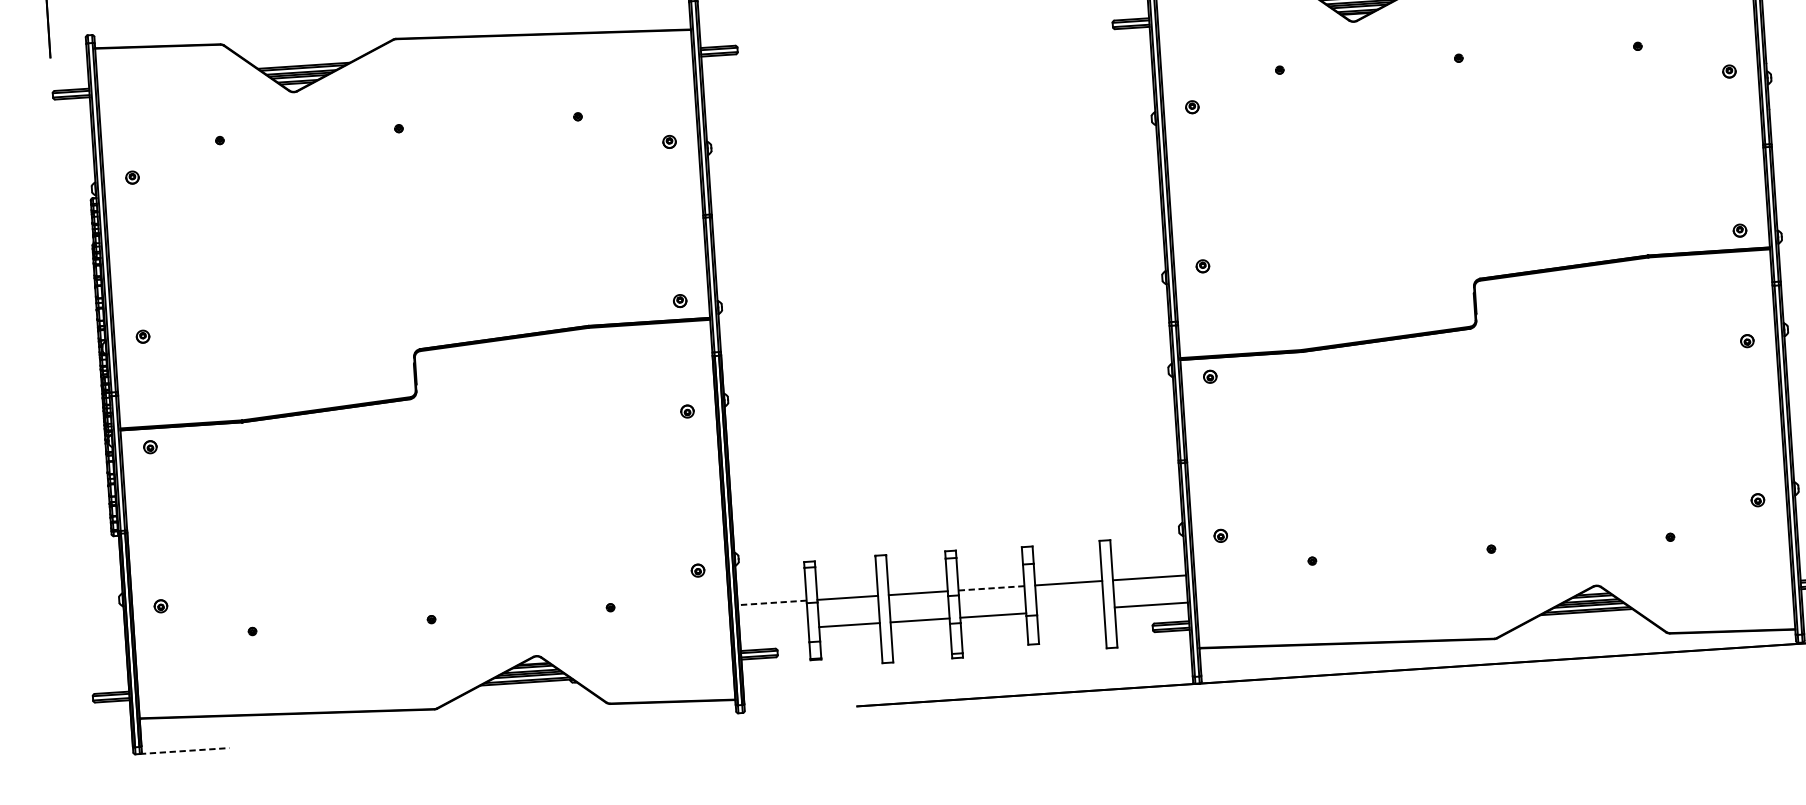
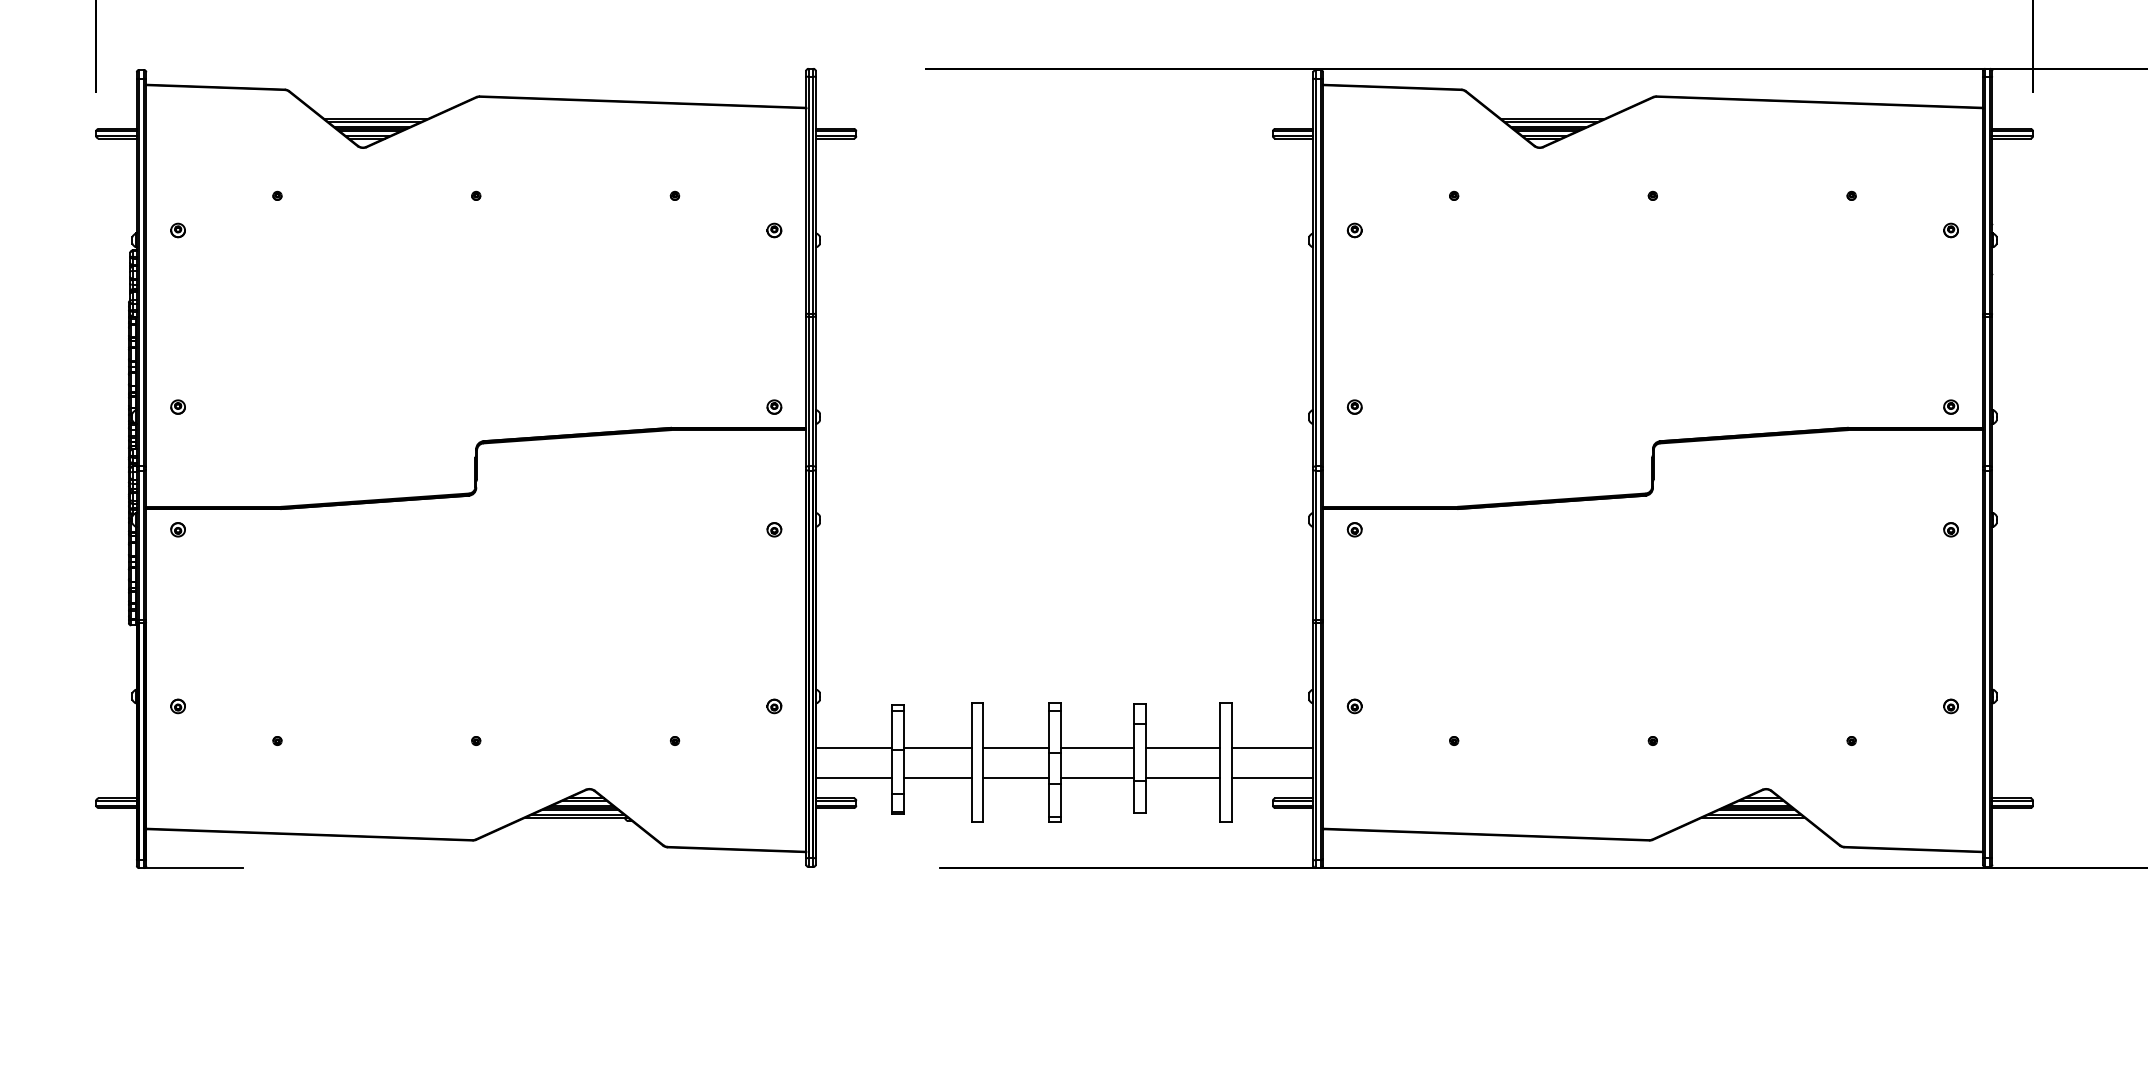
line: (991, 588) -> (1097, 747), dashed -> solid
line: (771, 602) -> (853, 747), dashed -> solid
line: (1069, 610) -> (1182, 777), added
line: (773, 629) -> (853, 777), added
line: (184, 751) -> (193, 868), dashed -> solid

